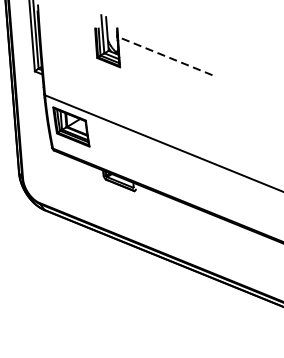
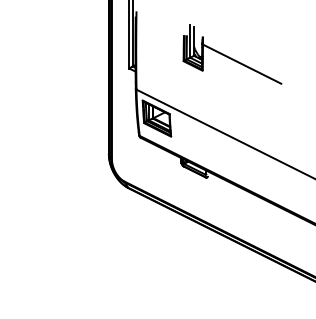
line: (165, 56) -> (242, 64), dashed -> solid

